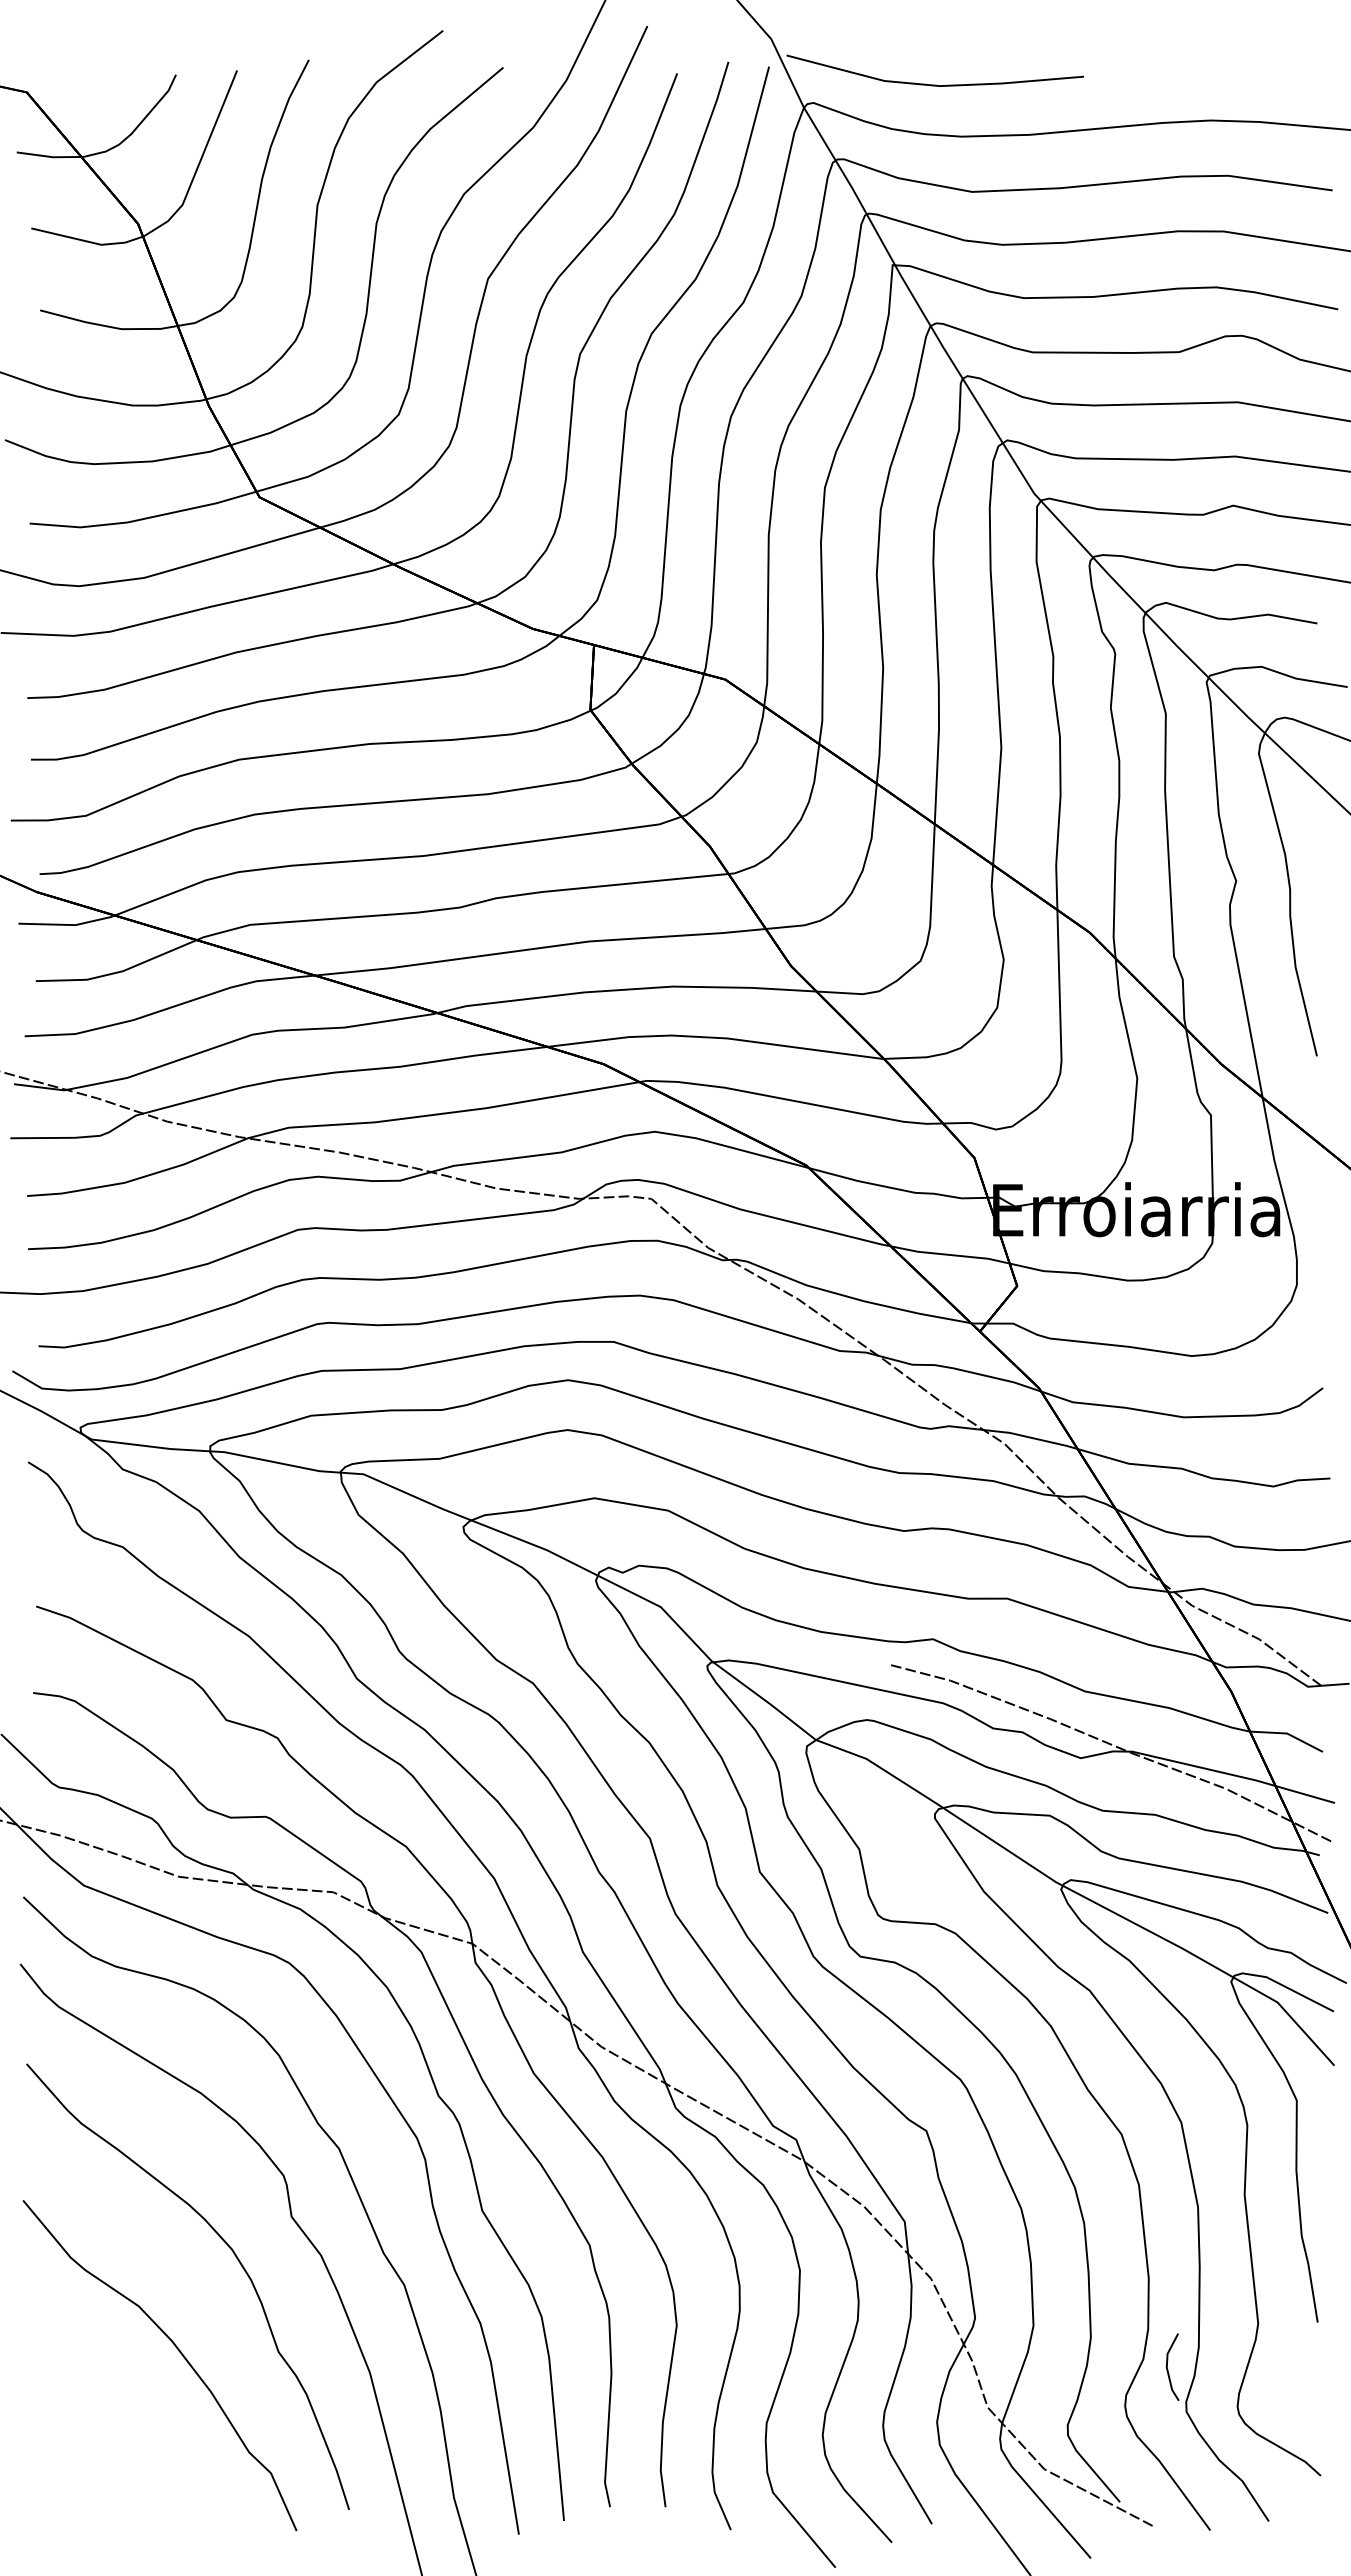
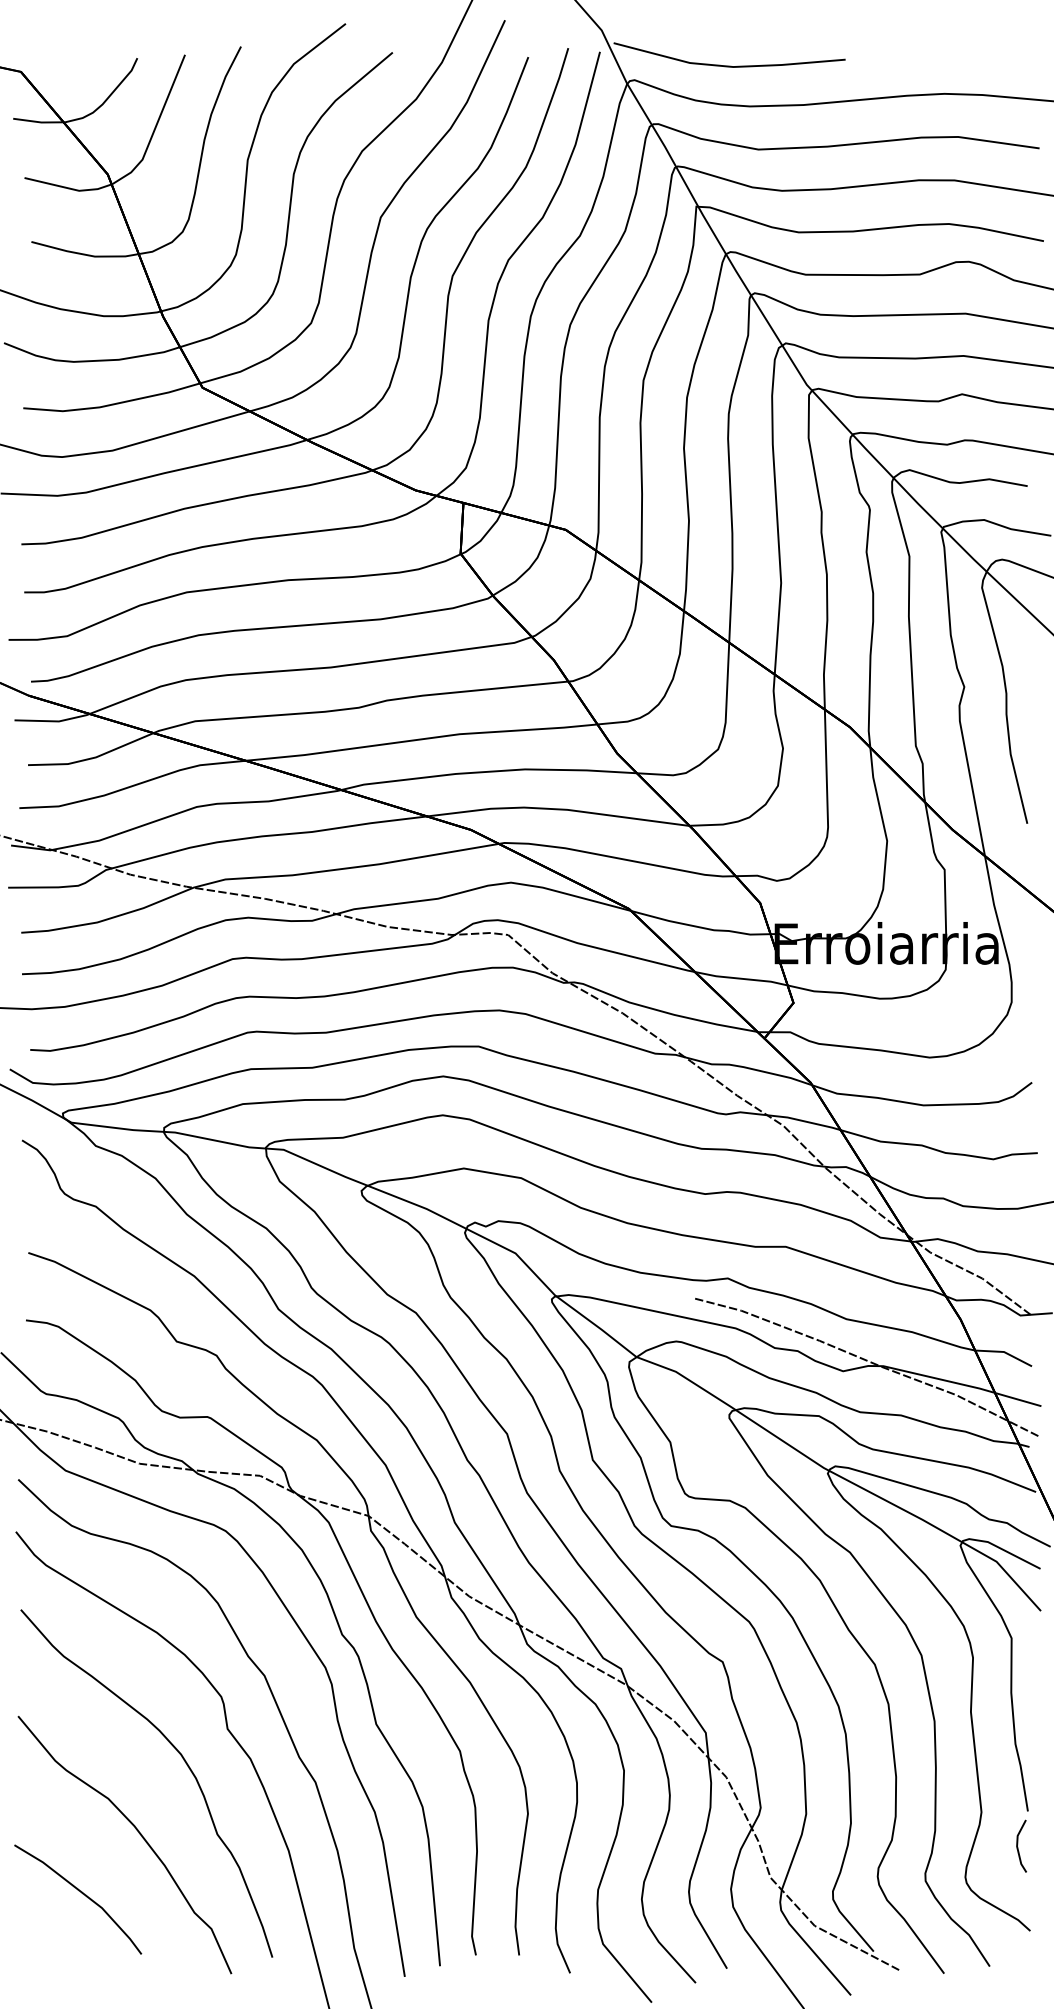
line: (1167, 2366) -> (1017, 1845), moved
line: (105, 2428) -> (82, 1894), added

